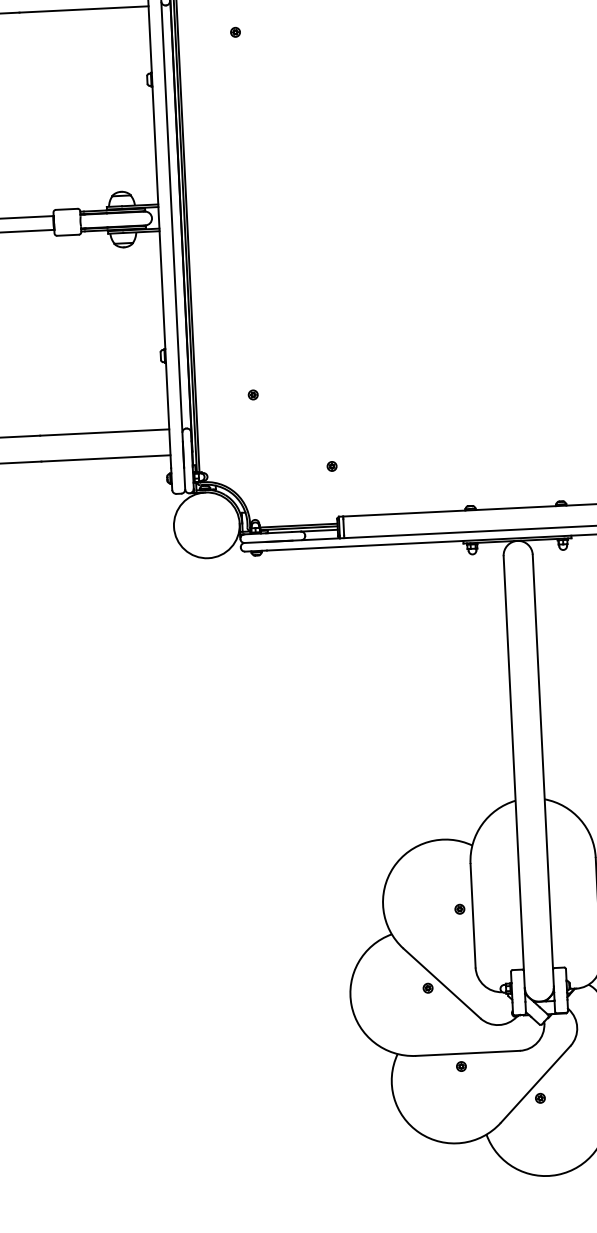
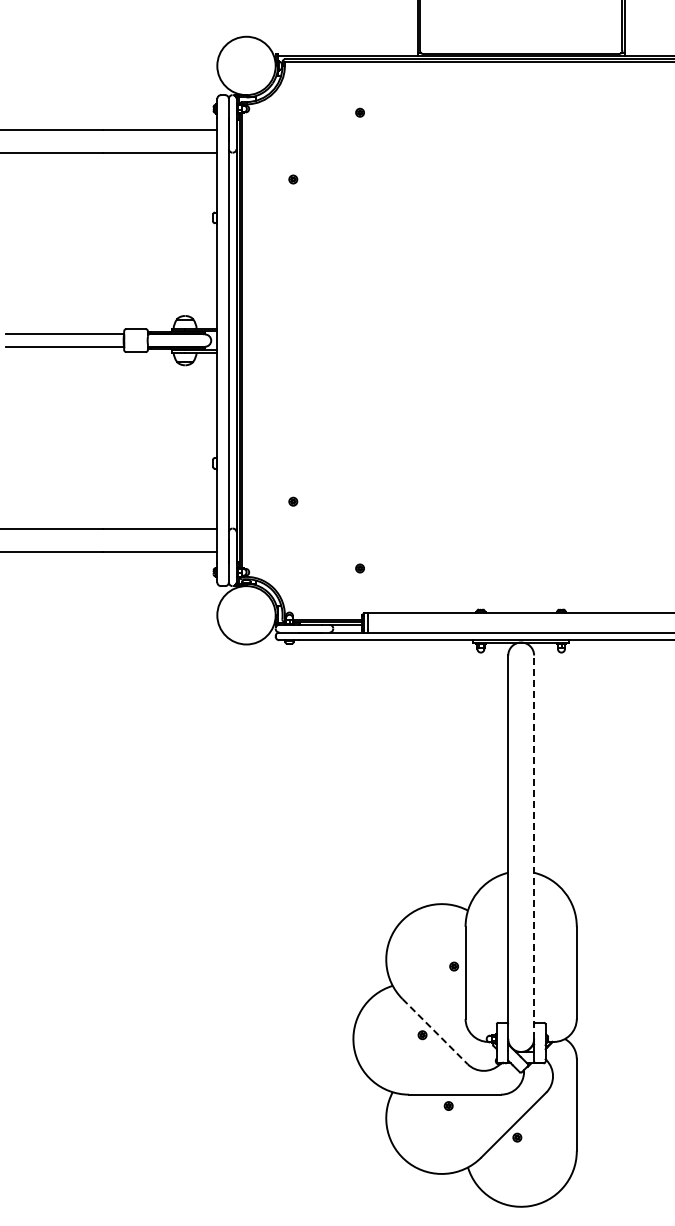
line: (543, 770) -> (534, 847), solid -> dashed
line: (442, 983) -> (435, 1031), solid -> dashed

